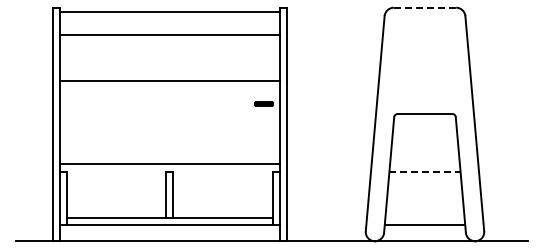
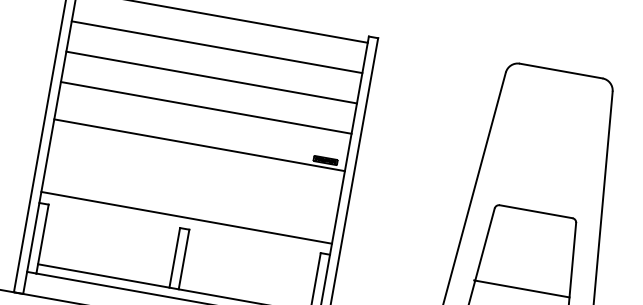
line: (424, 7) -> (560, 70), dashed -> solid
line: (169, 58) -> (211, 78), added
line: (169, 109) -> (199, 145), added
line: (425, 172) -> (523, 289), dashed -> solid

